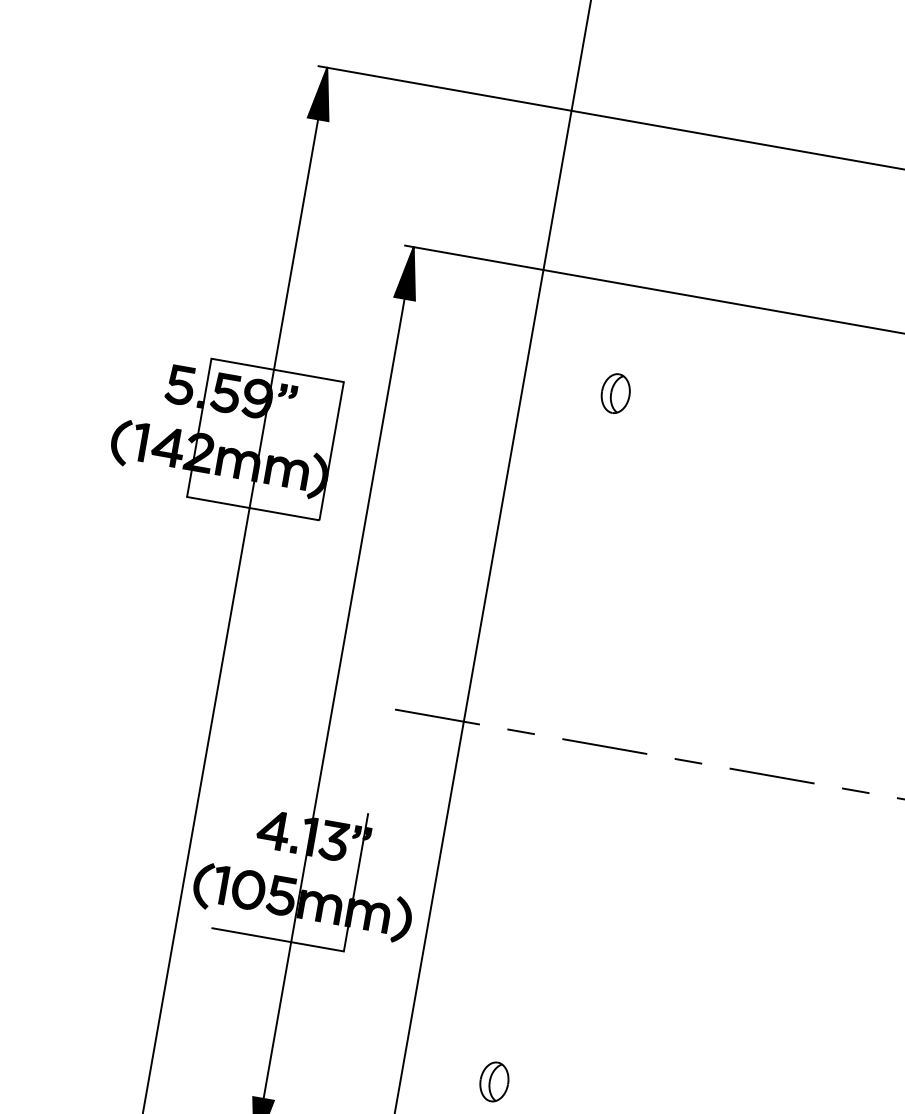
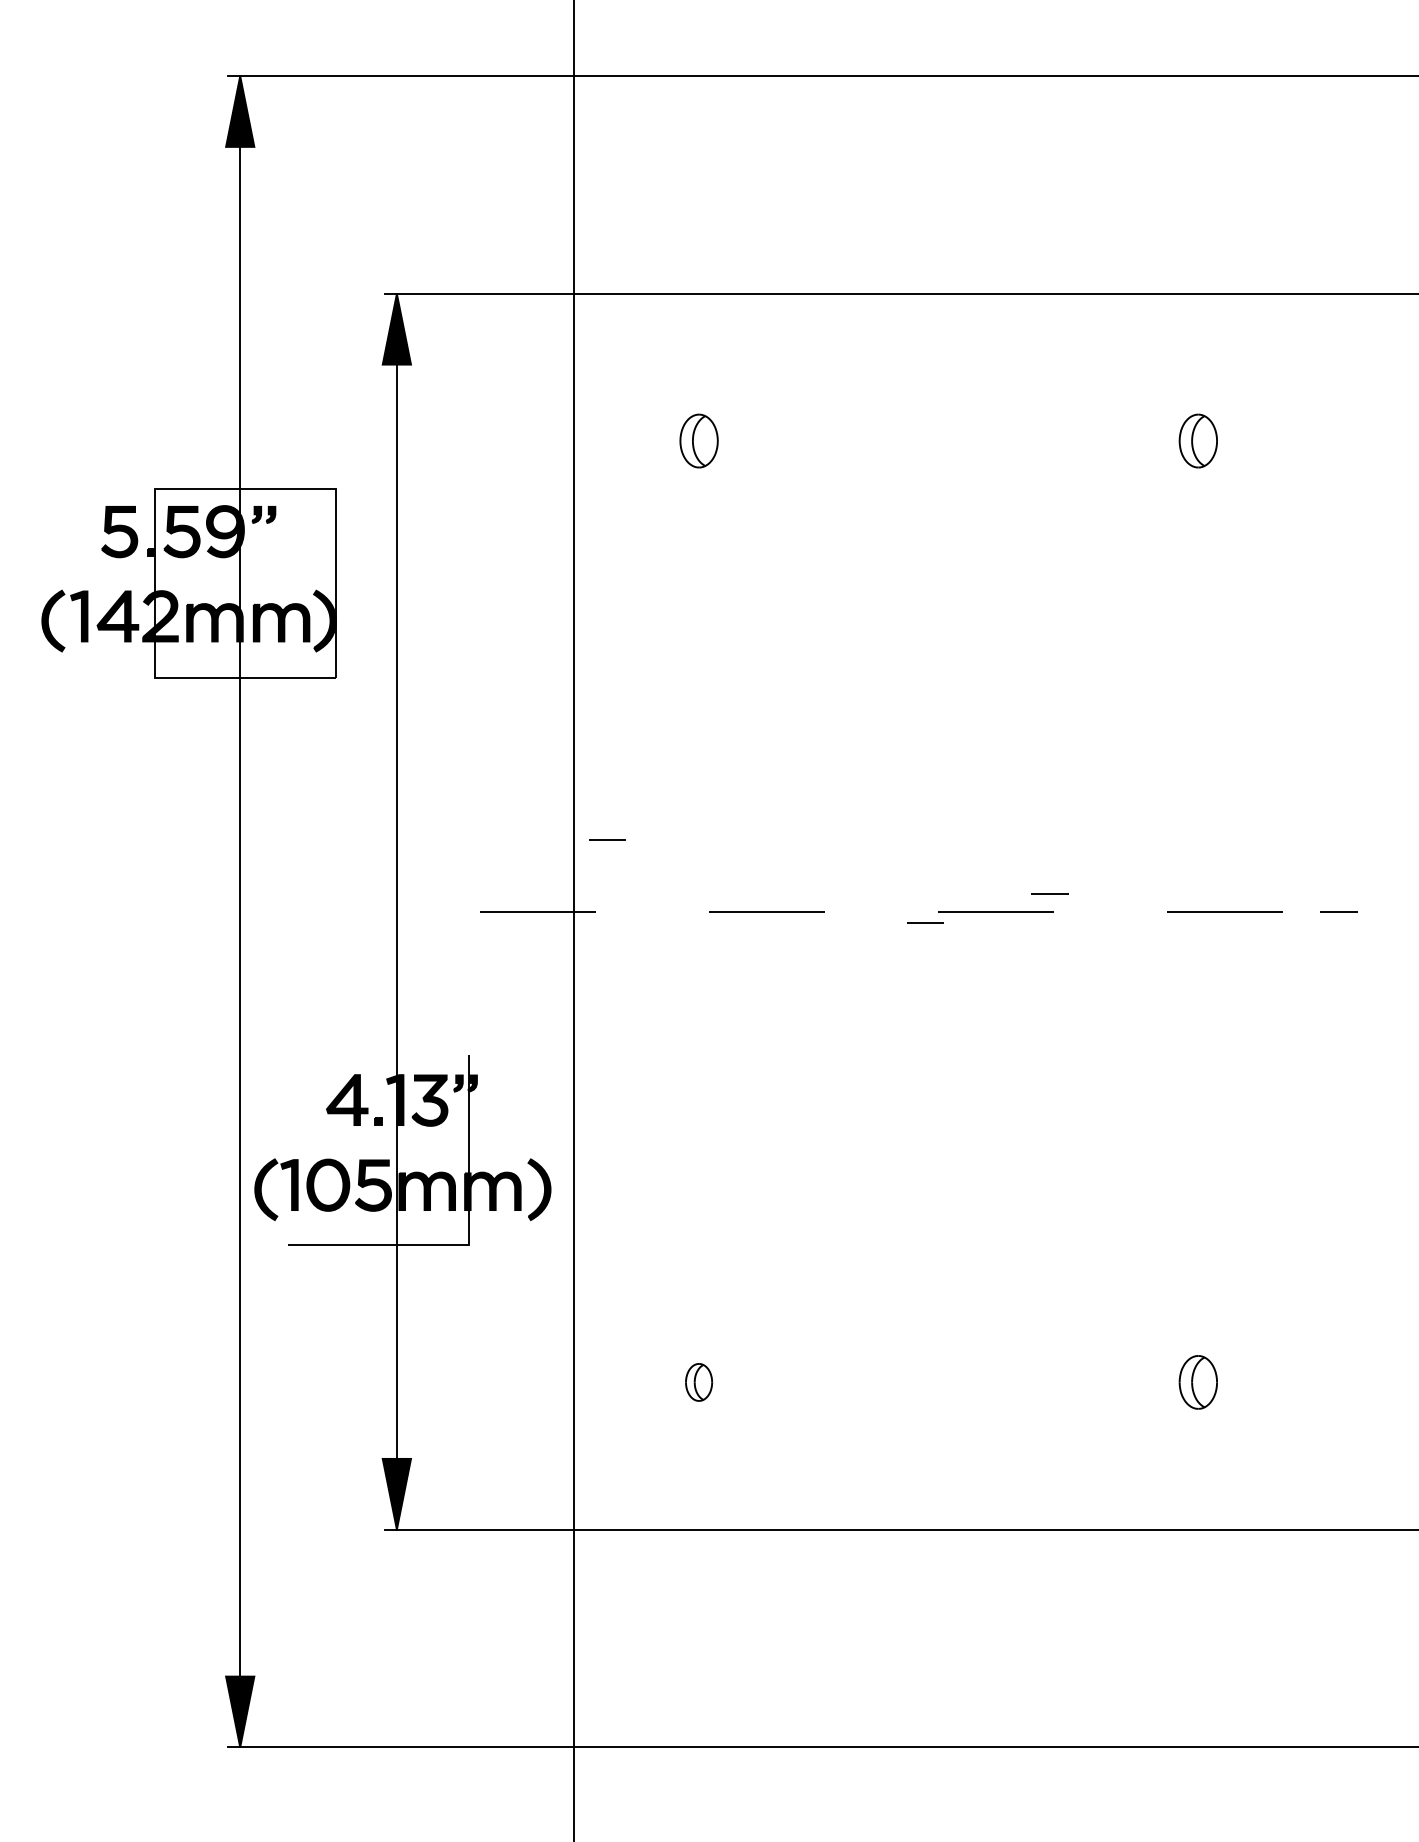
line: (521, 731) -> (607, 839), moved
line: (688, 761) -> (925, 922), moved
line: (855, 790) -> (1049, 893), moved
part: (493, 1081) -> (698, 1382), size x0.7

